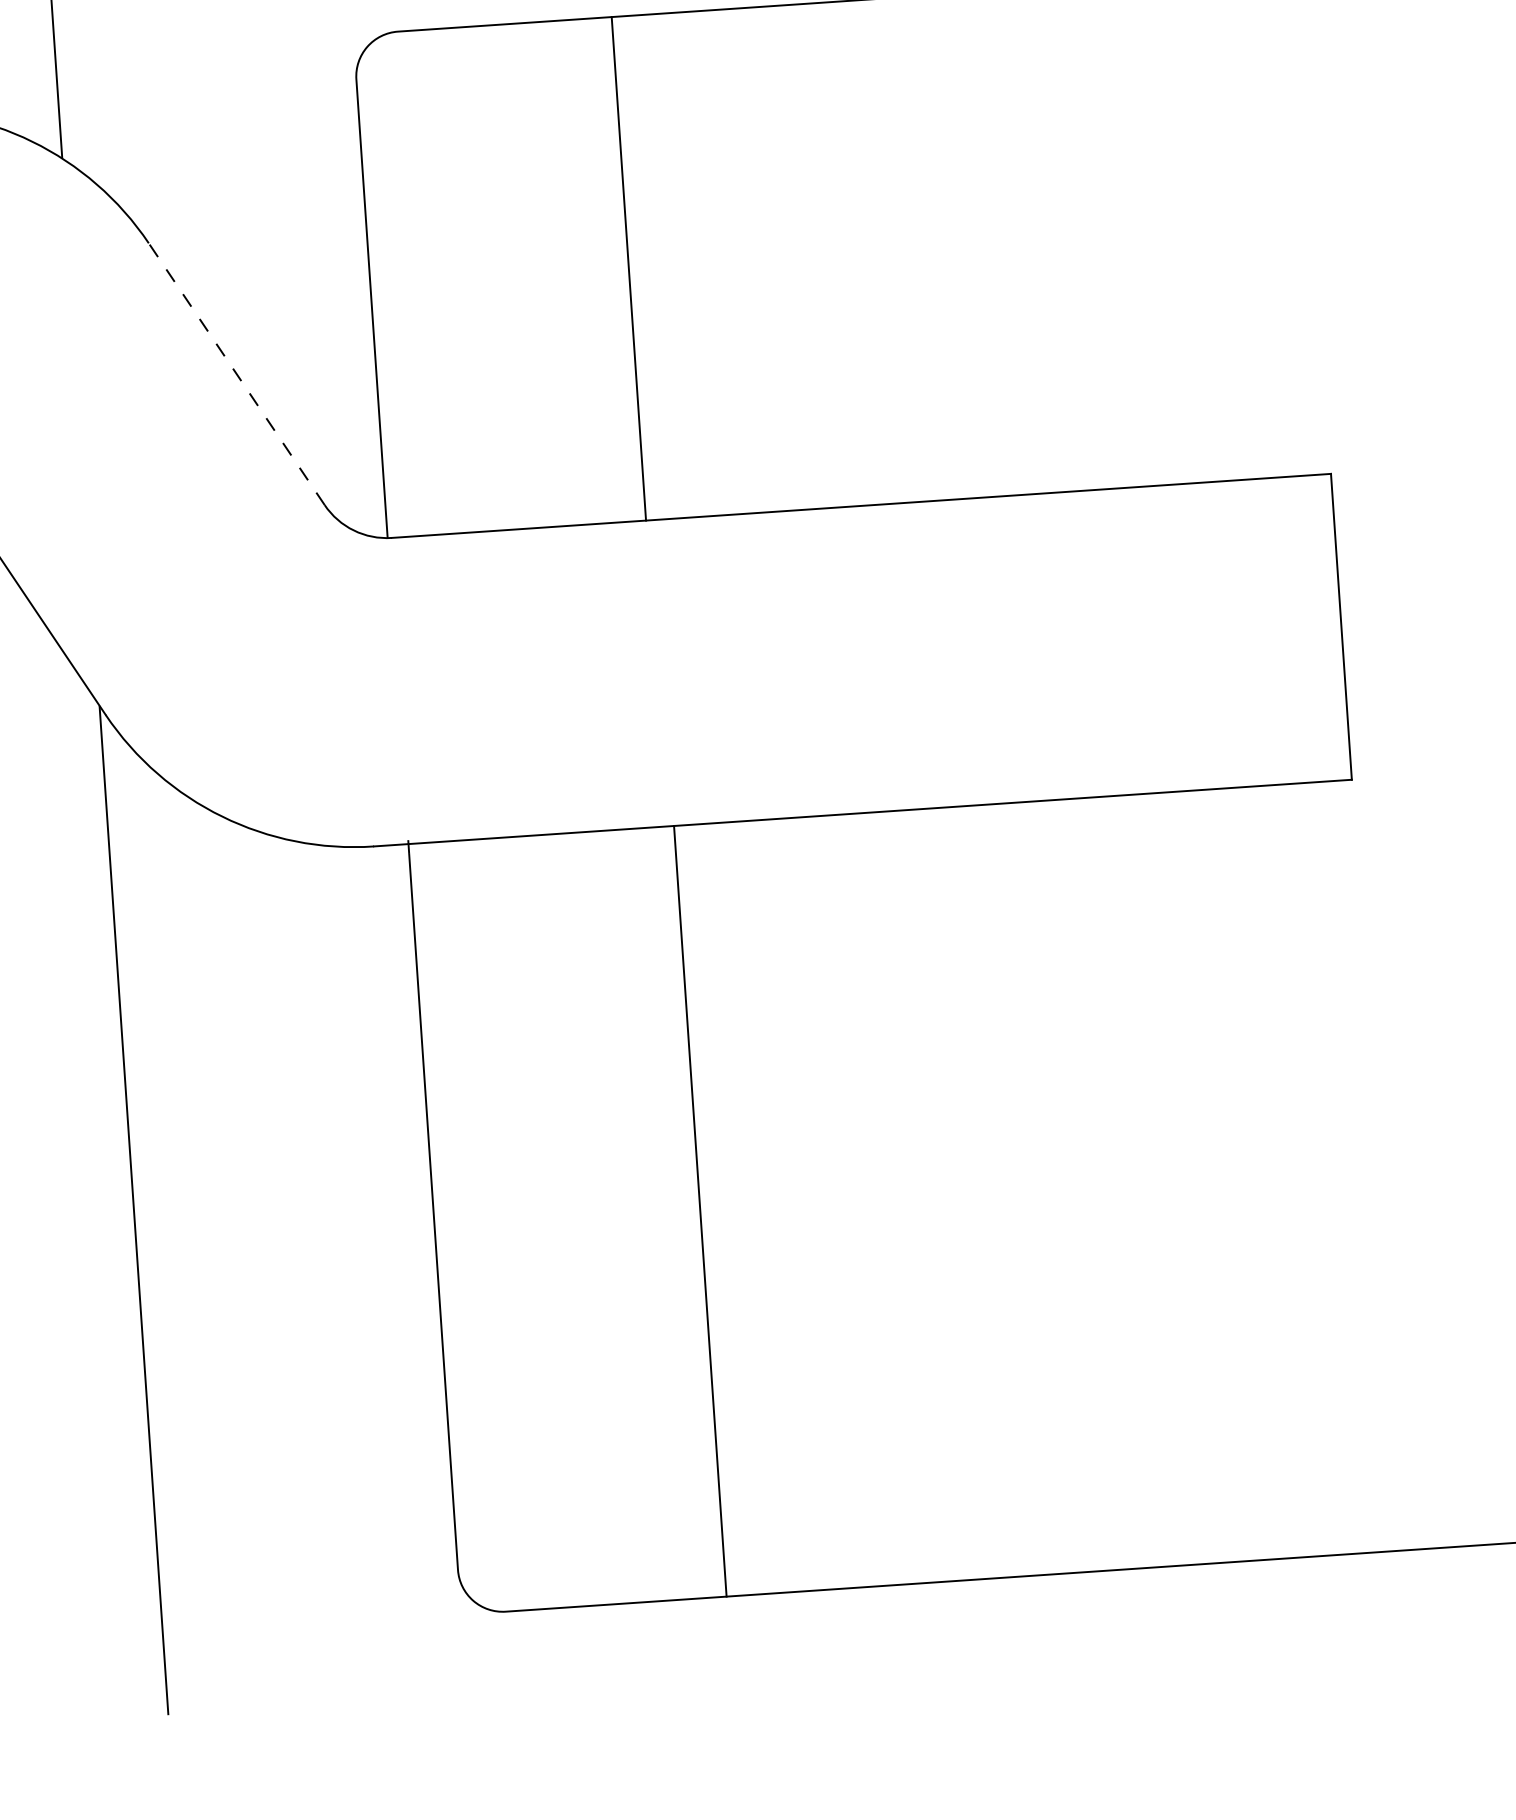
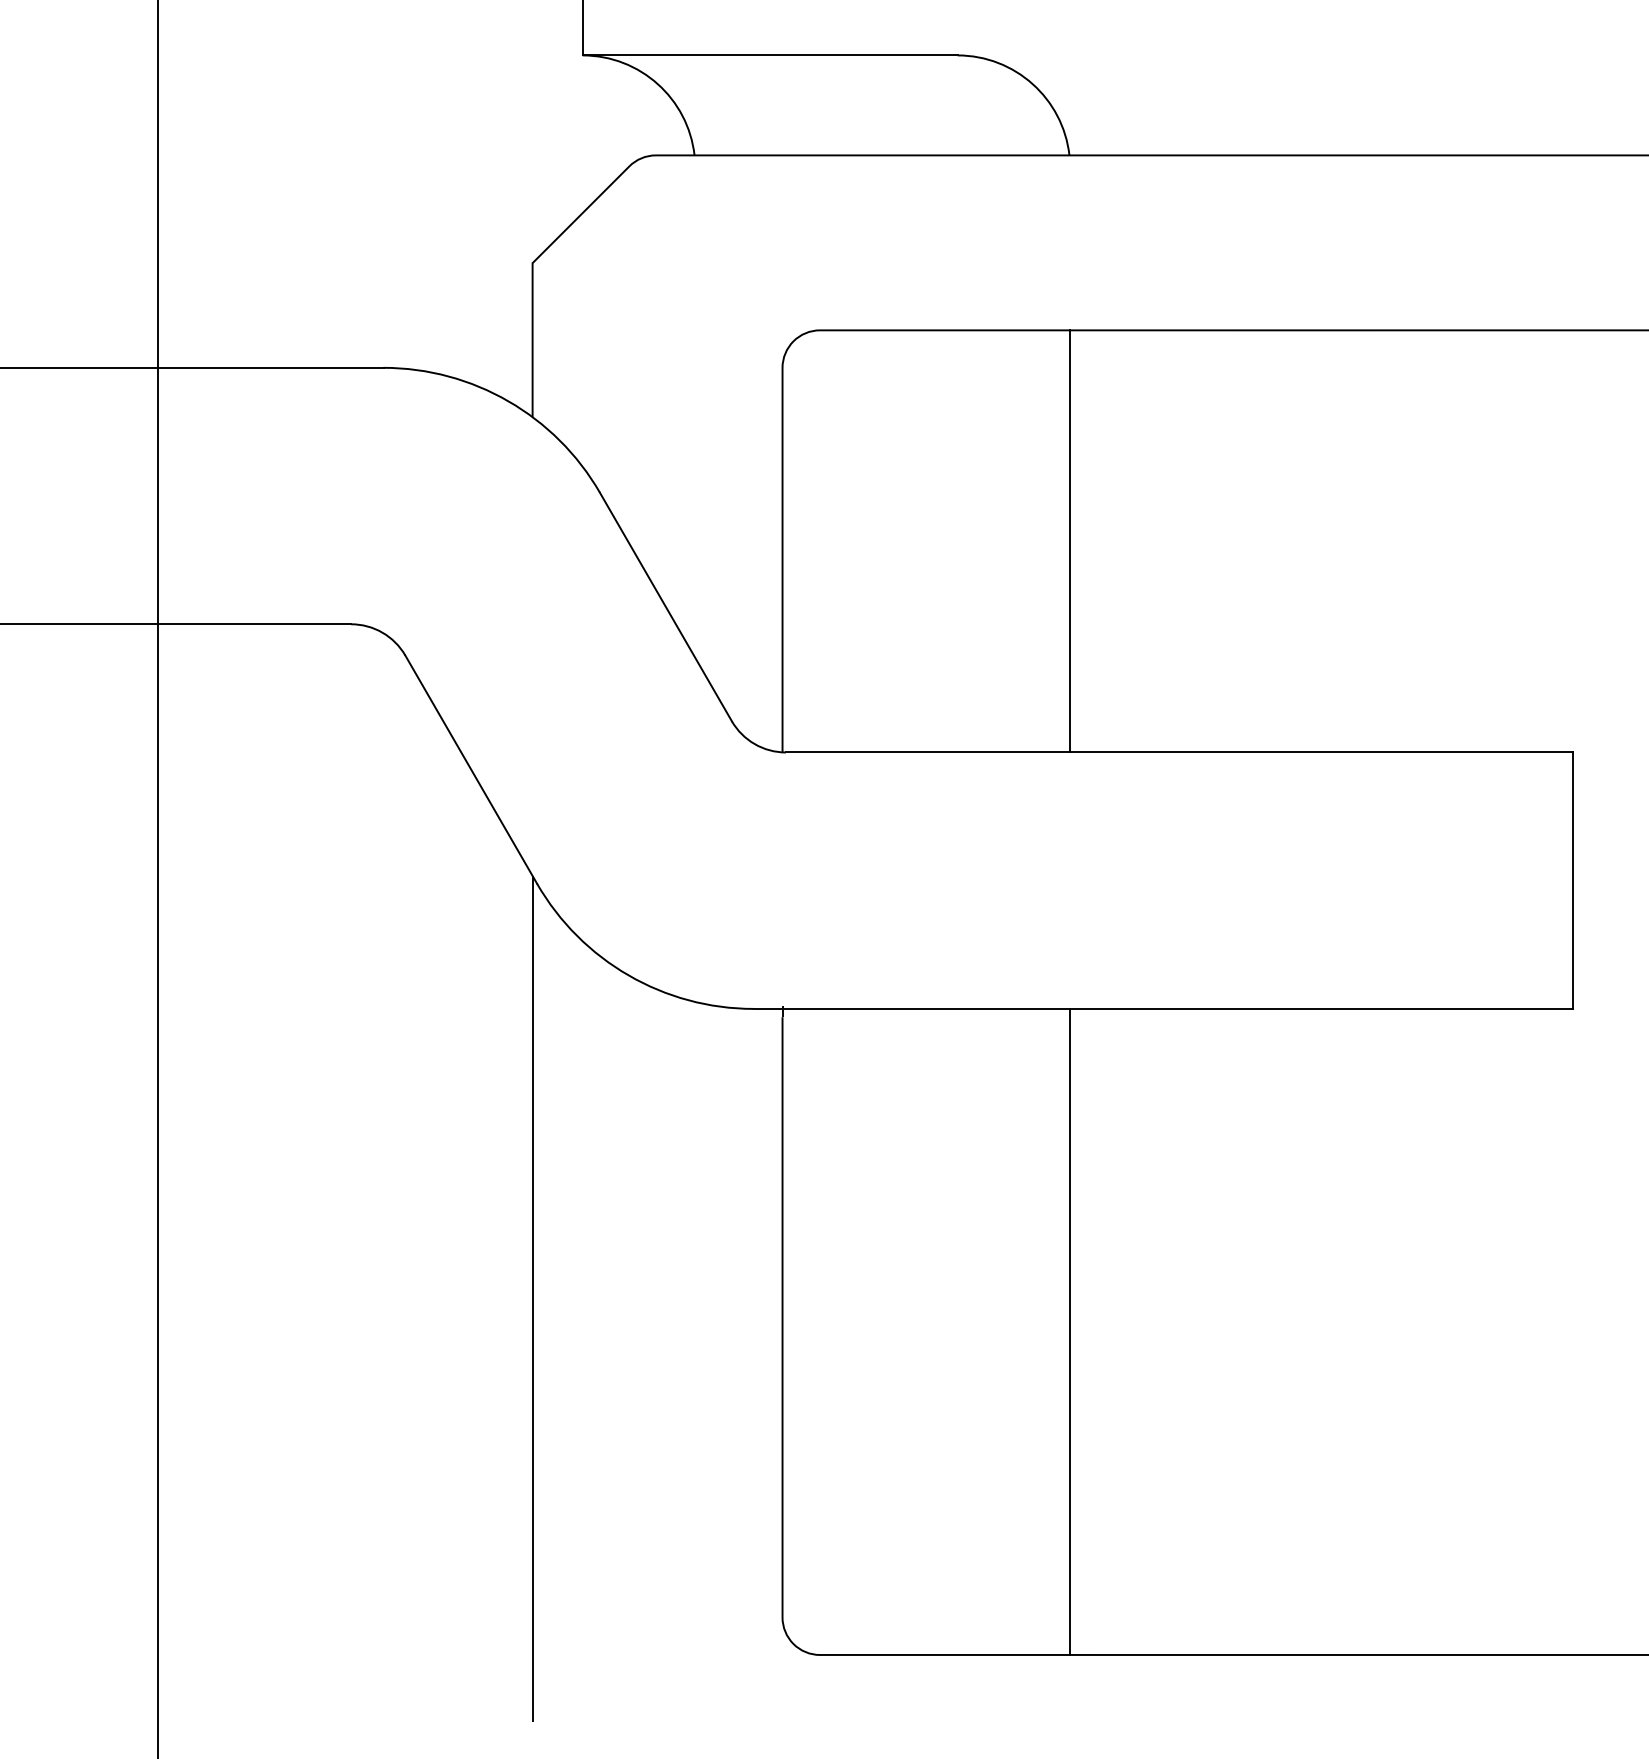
line: (629, 268) -> (1070, 541), moved
line: (236, 374) -> (665, 607), dashed -> solid
line: (700, 1210) -> (1070, 1331), moved

